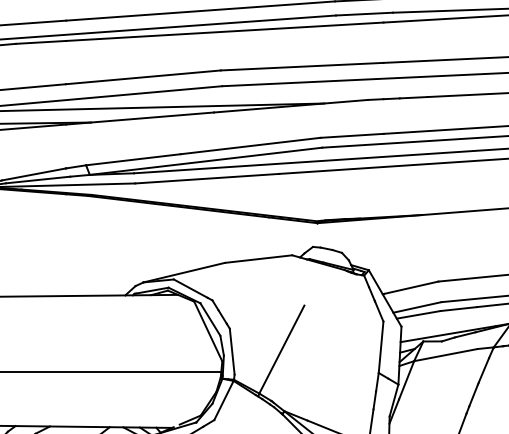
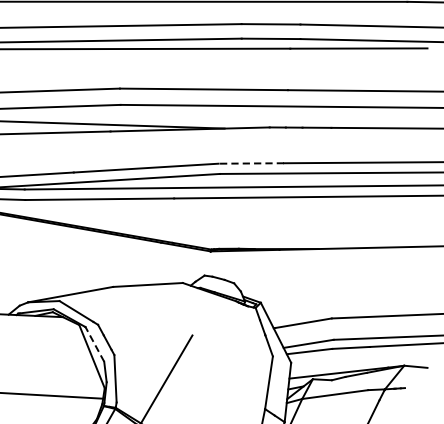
line: (352, 135) -> (251, 163), solid -> dashed
line: (210, 319) -> (94, 344), solid -> dashed

